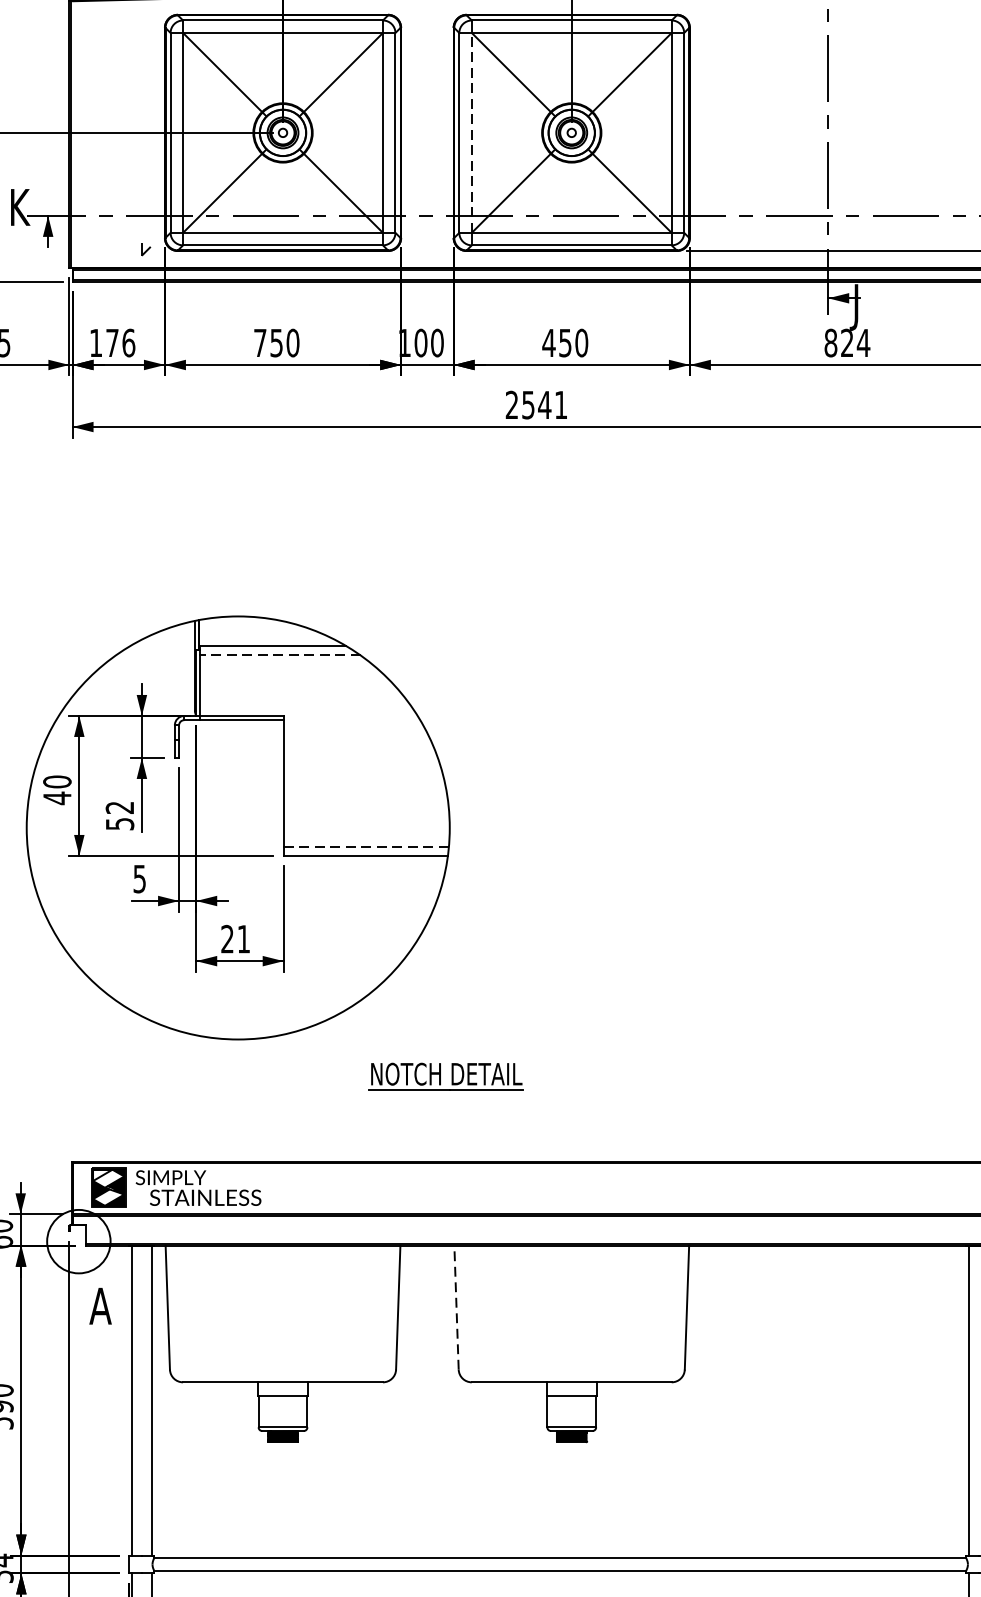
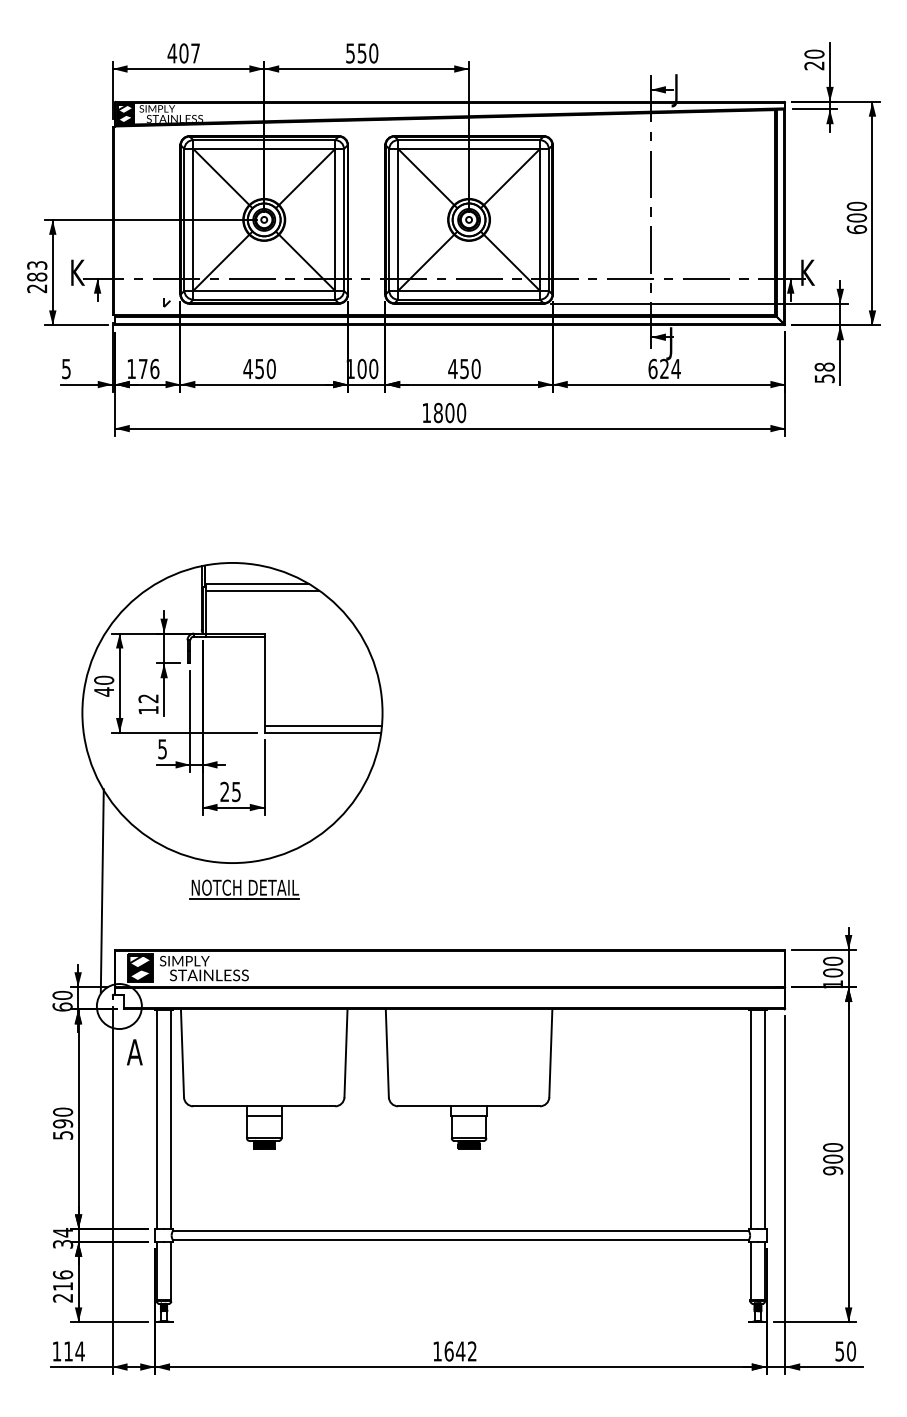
line: (472, 132) -> (398, 219), dashed -> solid
text: (259, 342) -> (247, 368), 750 -> 450
text: (830, 342) -> (652, 368), 824 -> 624
text: (537, 404) -> (444, 412), 2541 -> 1800
line: (280, 655) -> (262, 590), dashed -> solid
text: (119, 824) -> (148, 710), 52 -> 12
line: (366, 846) -> (323, 726), dashed -> solid
text: (243, 939) -> (236, 792), 21 -> 25
part: (445, 1076) -> (244, 889), moved
line: (53, 1078) -> (101, 890), added
line: (456, 1307) -> (387, 1053), dashed -> solid

